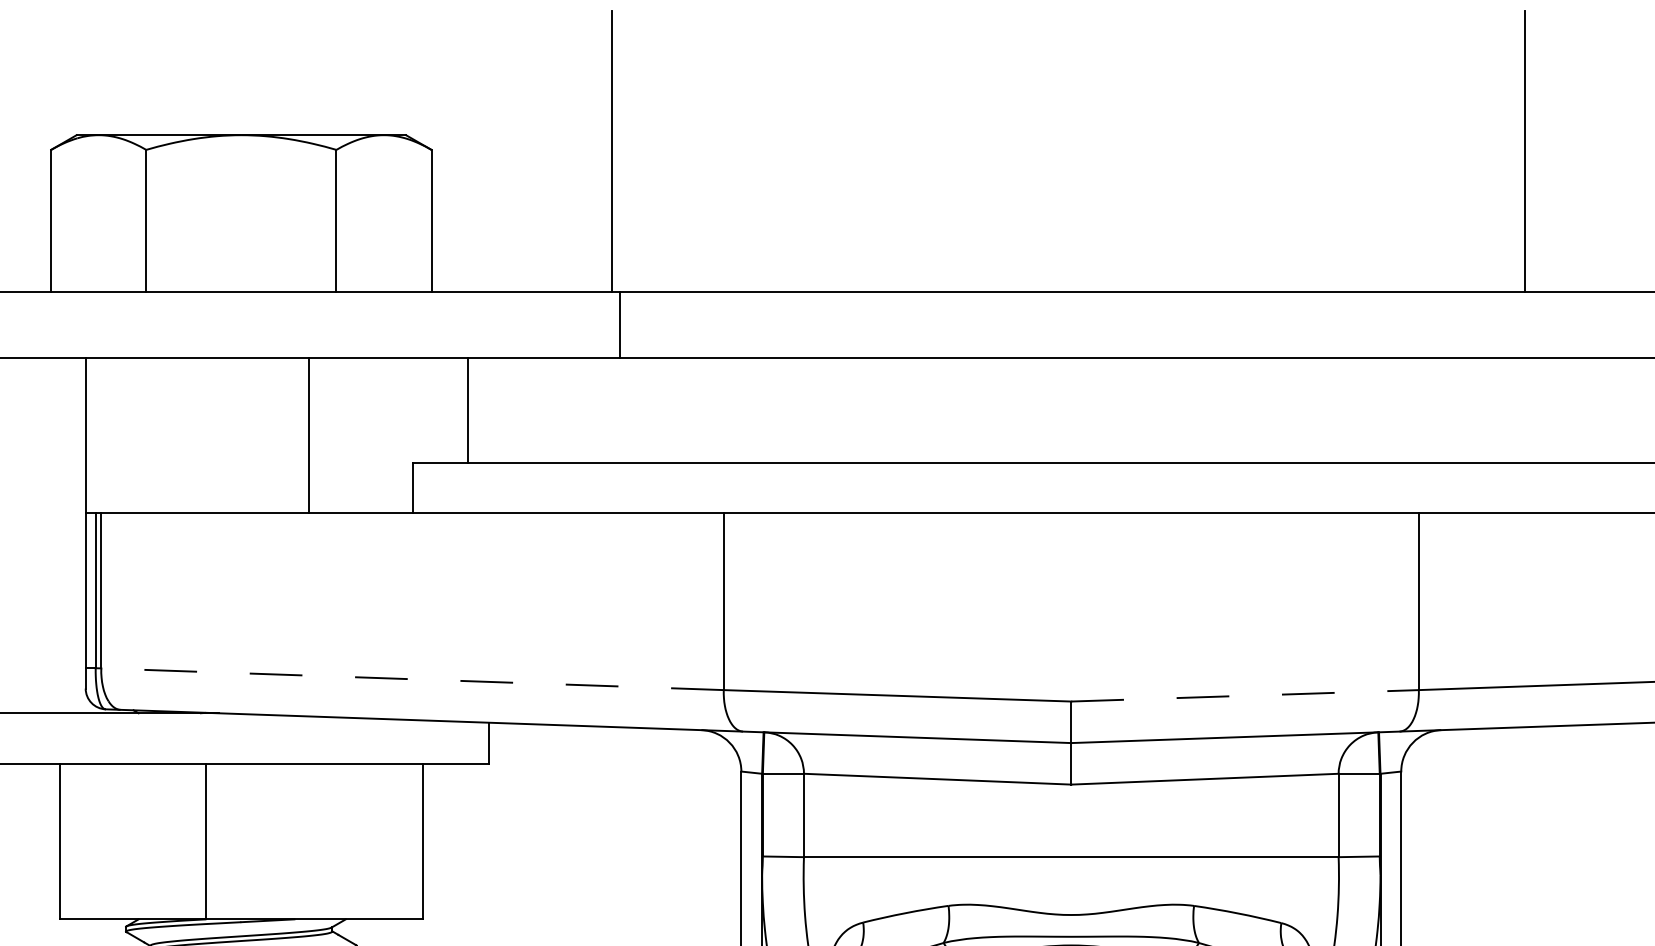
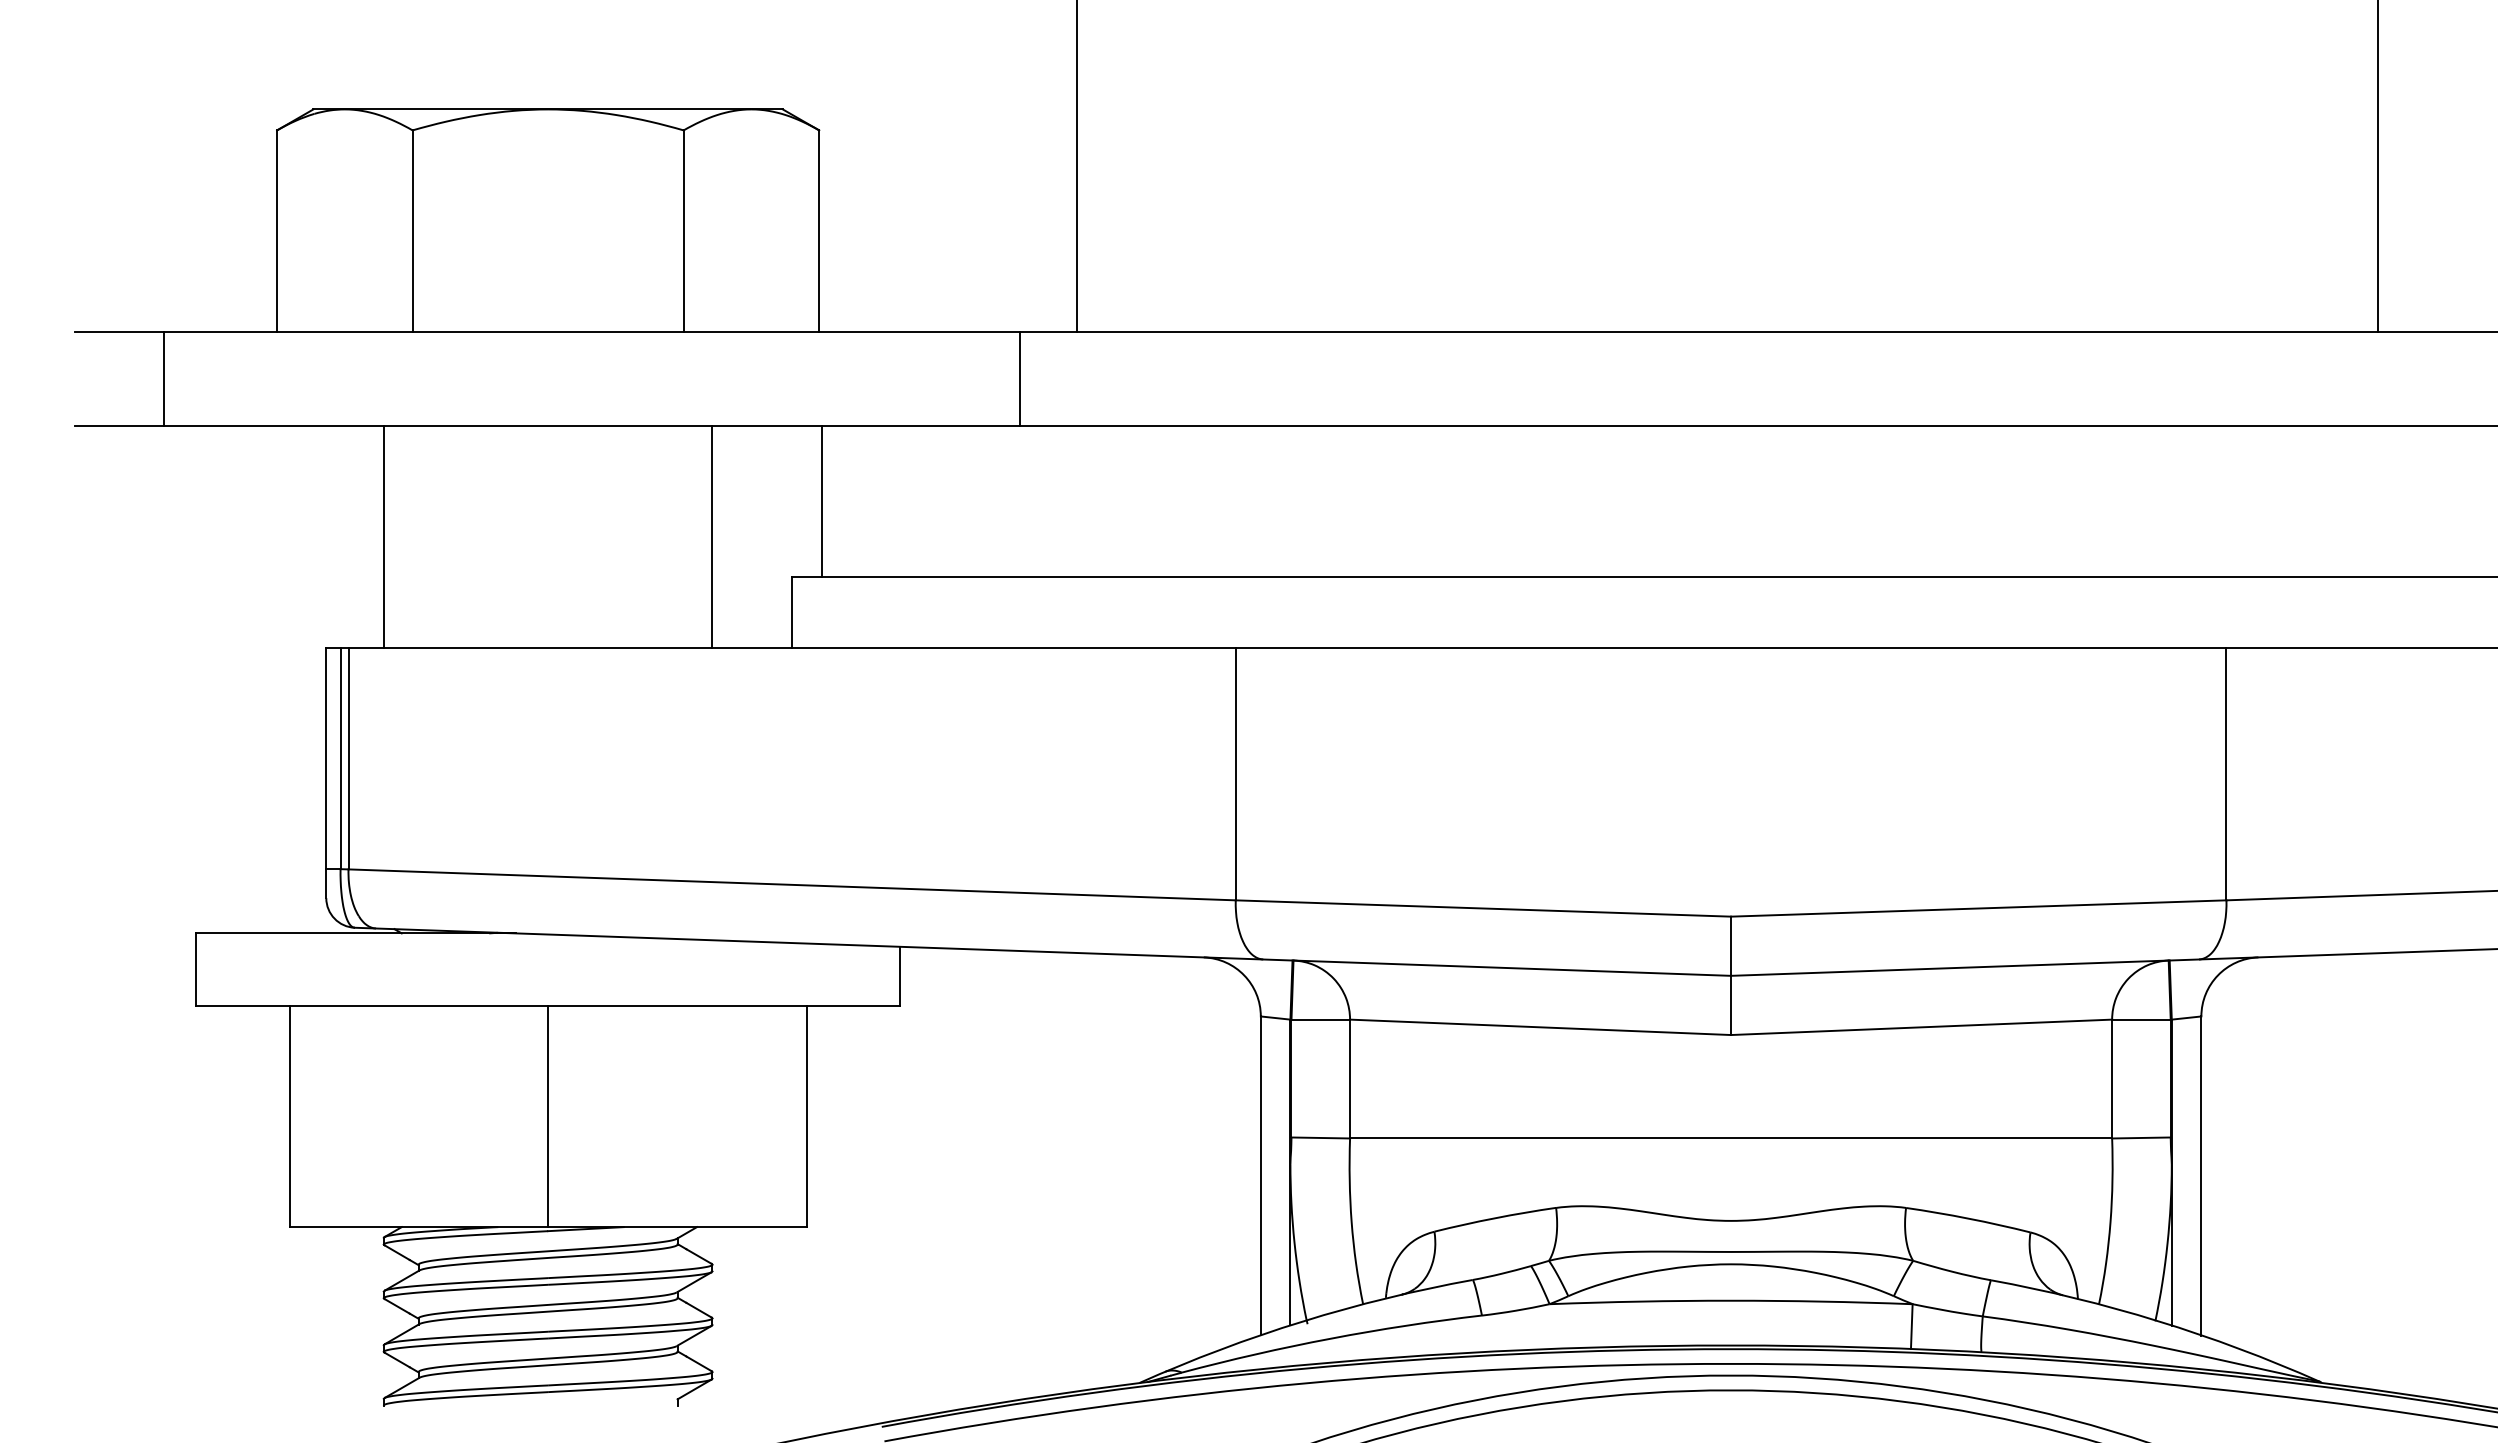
line: (619, 324) -> (1020, 379), moved
line: (468, 410) -> (821, 501), moved
line: (85, 434) -> (383, 536), moved
line: (308, 434) -> (712, 536), moved
line: (412, 678) -> (792, 884), dashed -> solid
line: (1244, 695) -> (1978, 908), dashed -> solid
line: (206, 841) -> (548, 1116), moved

